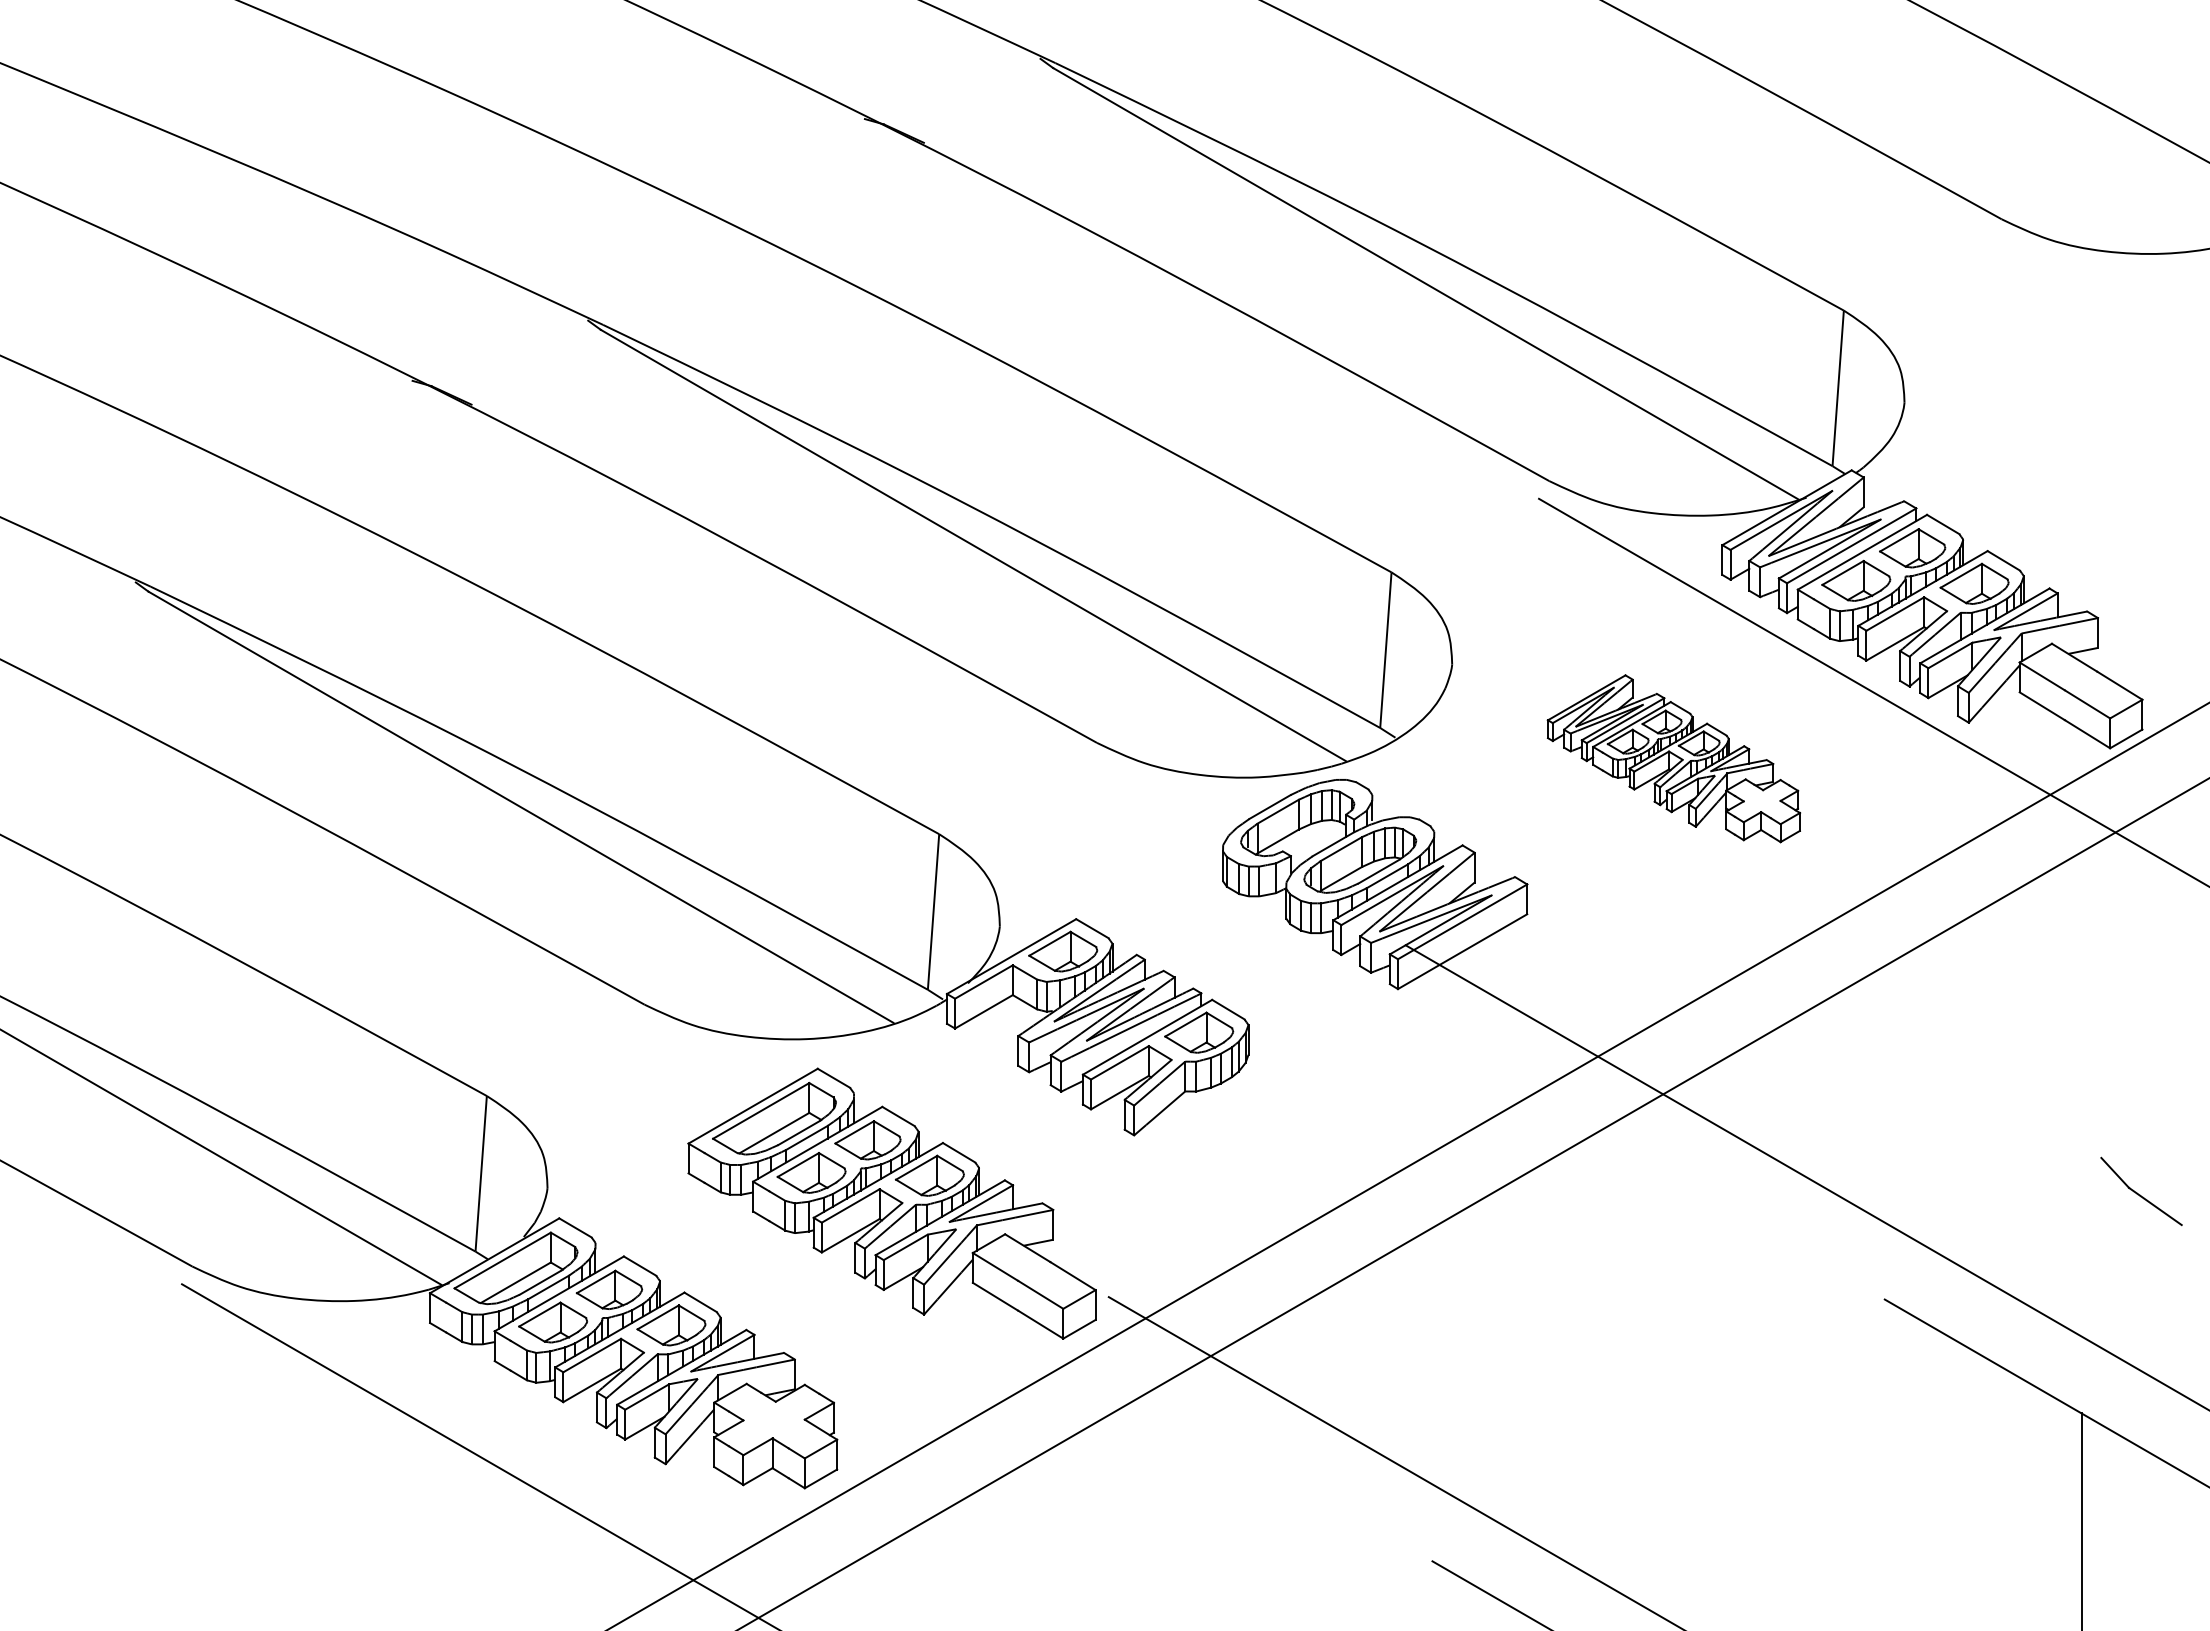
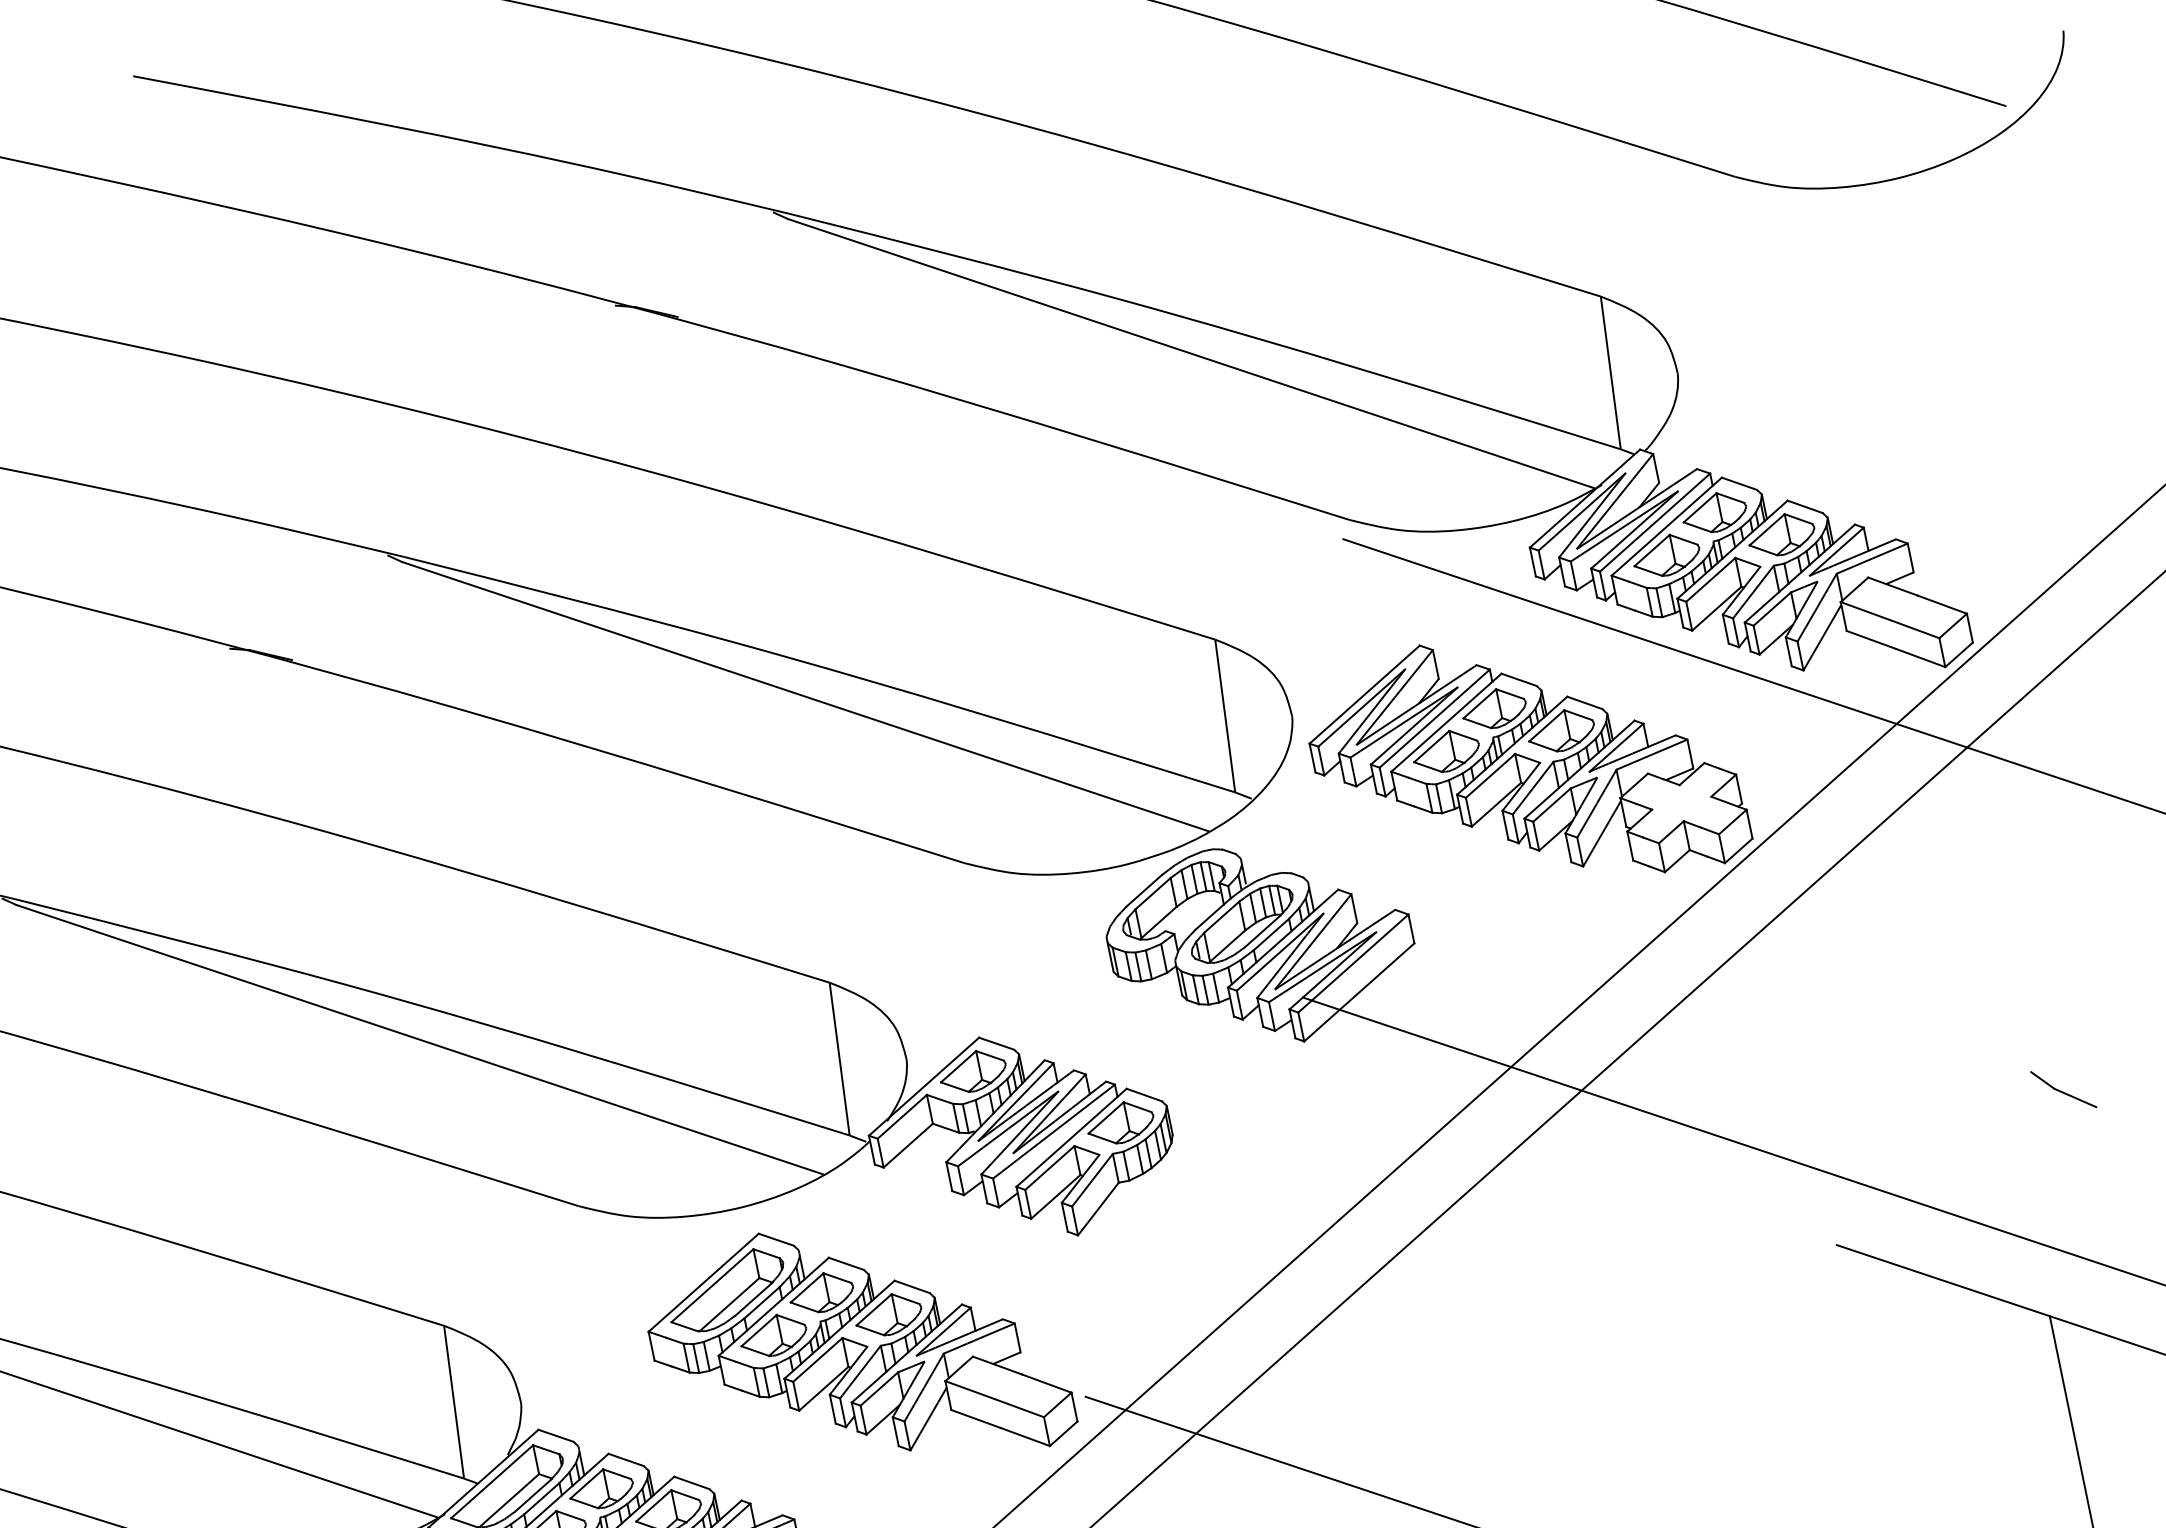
part: (1673, 758) -> (1524, 763), size x1.67
part: (2141, 1191) -> (2063, 1089), size x0.71

